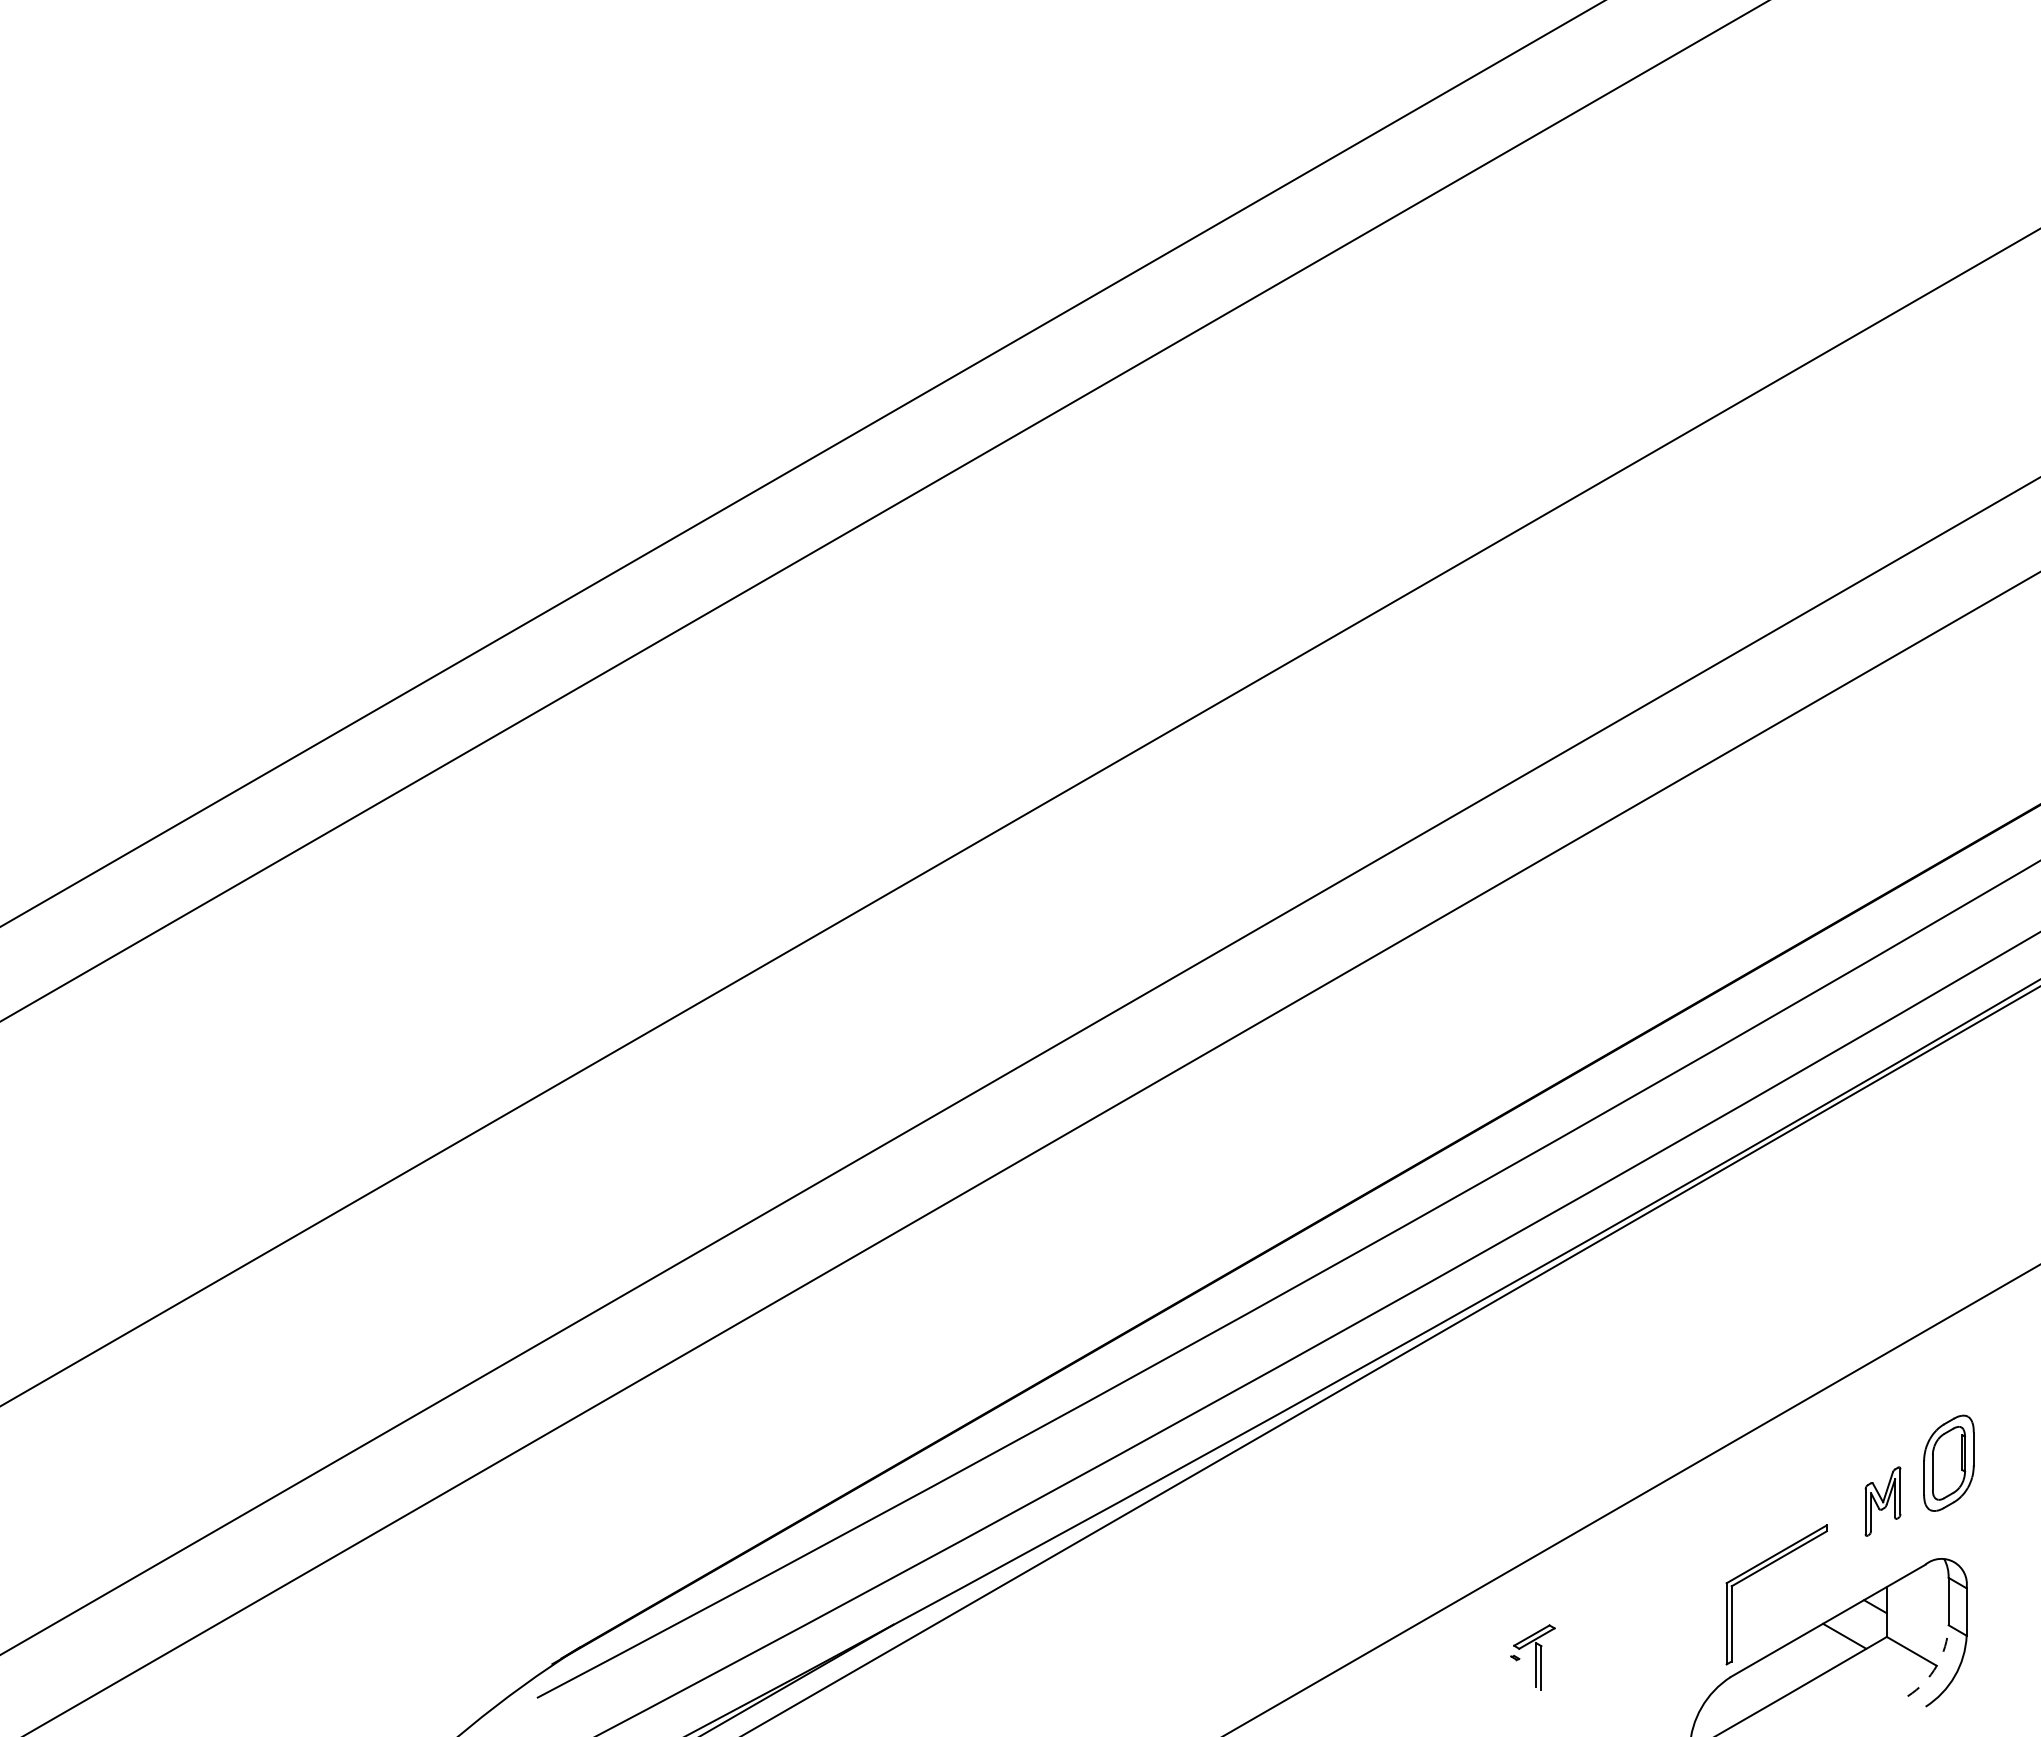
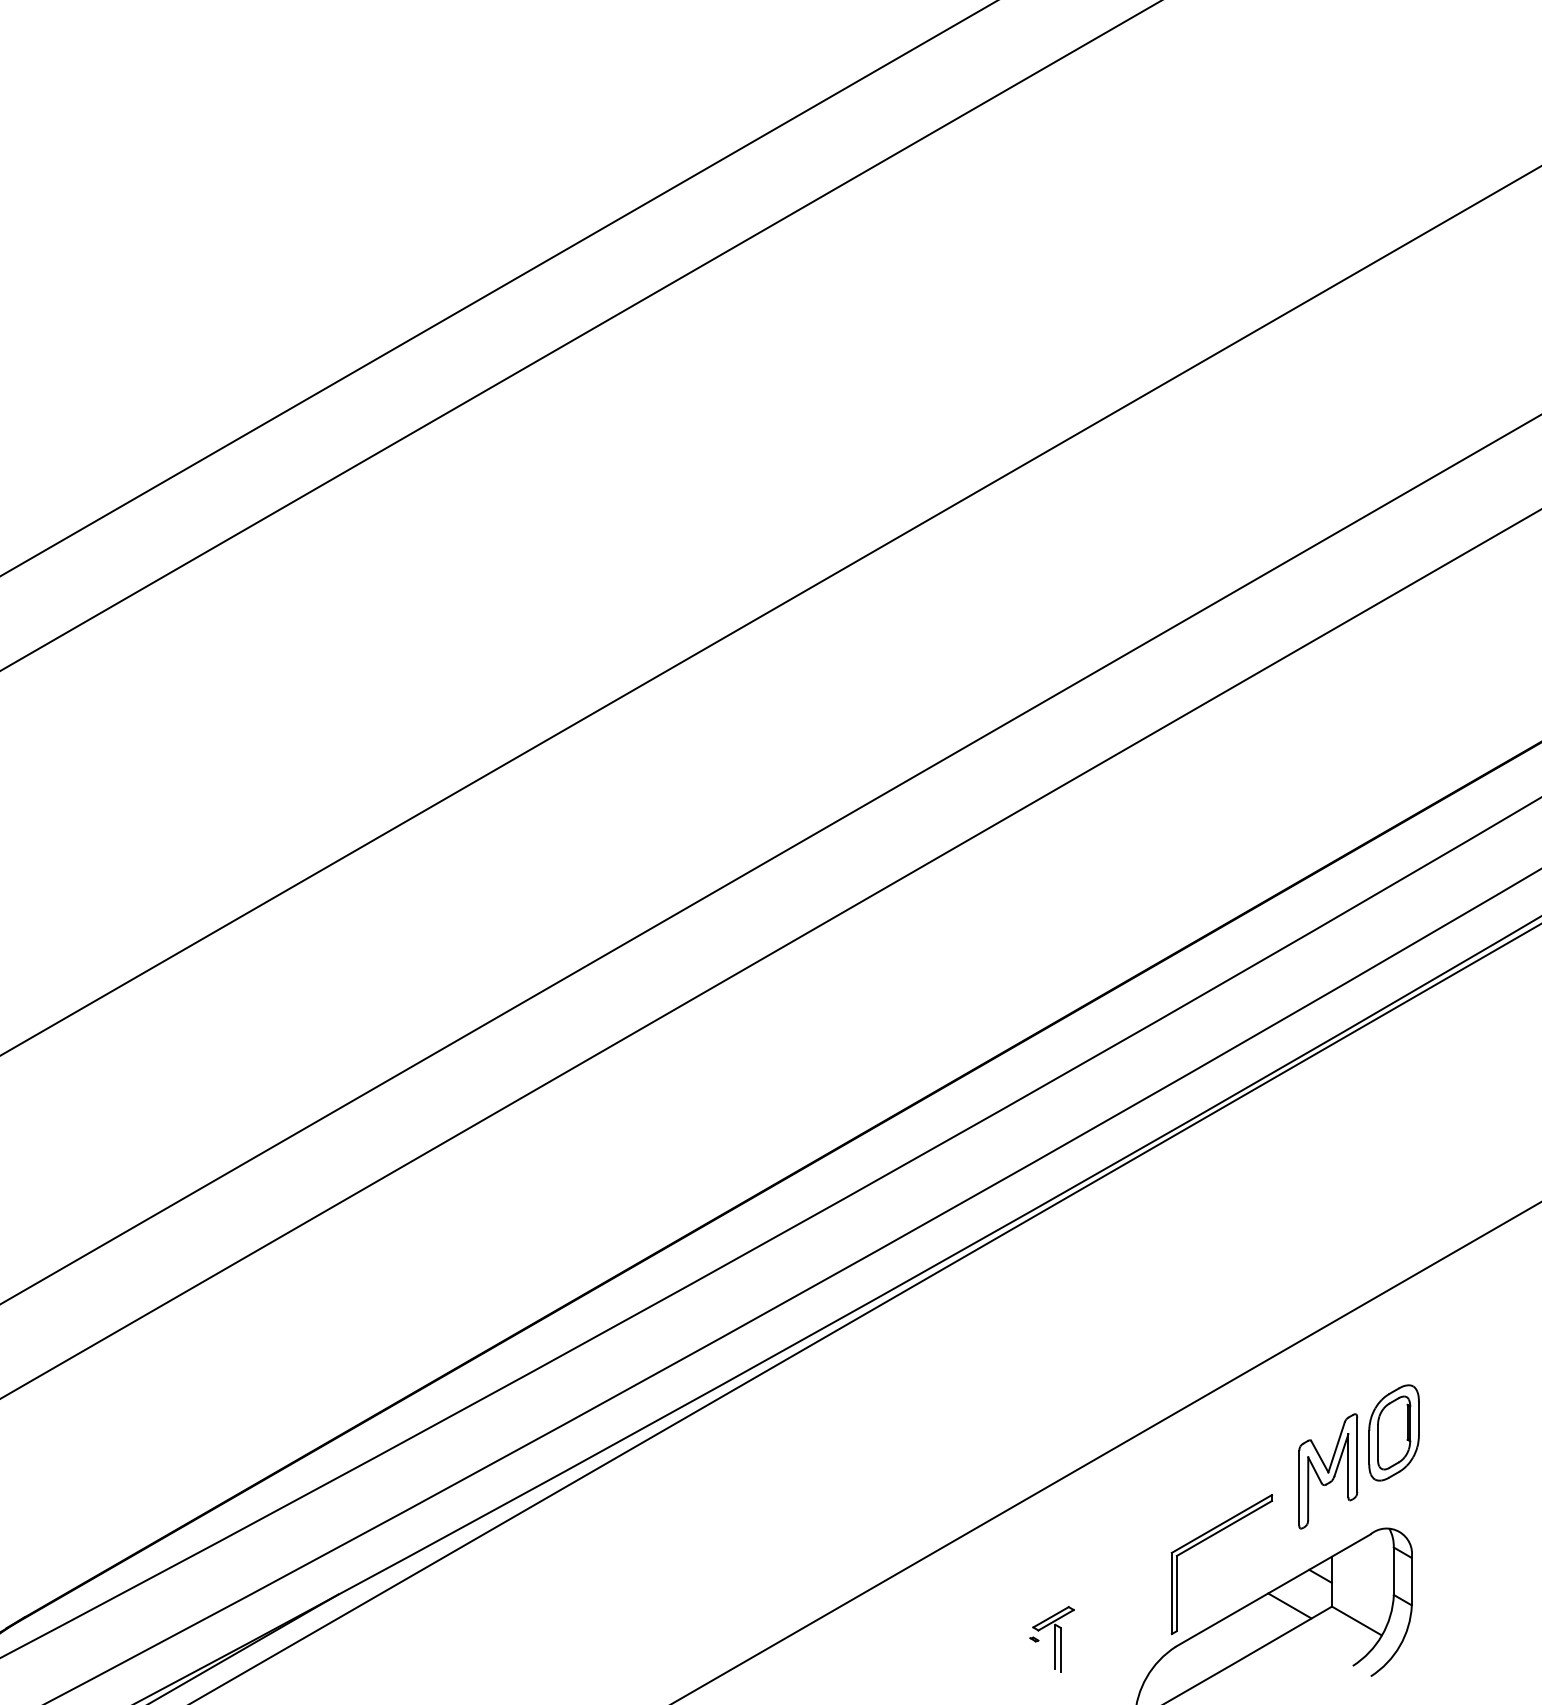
part: (1882, 1501) -> (1327, 1471), size x1.67
part: (1532, 1657) -> (1051, 1639), moved
arc: (1936, 1665) -> (1381, 1635), dashed -> solid

